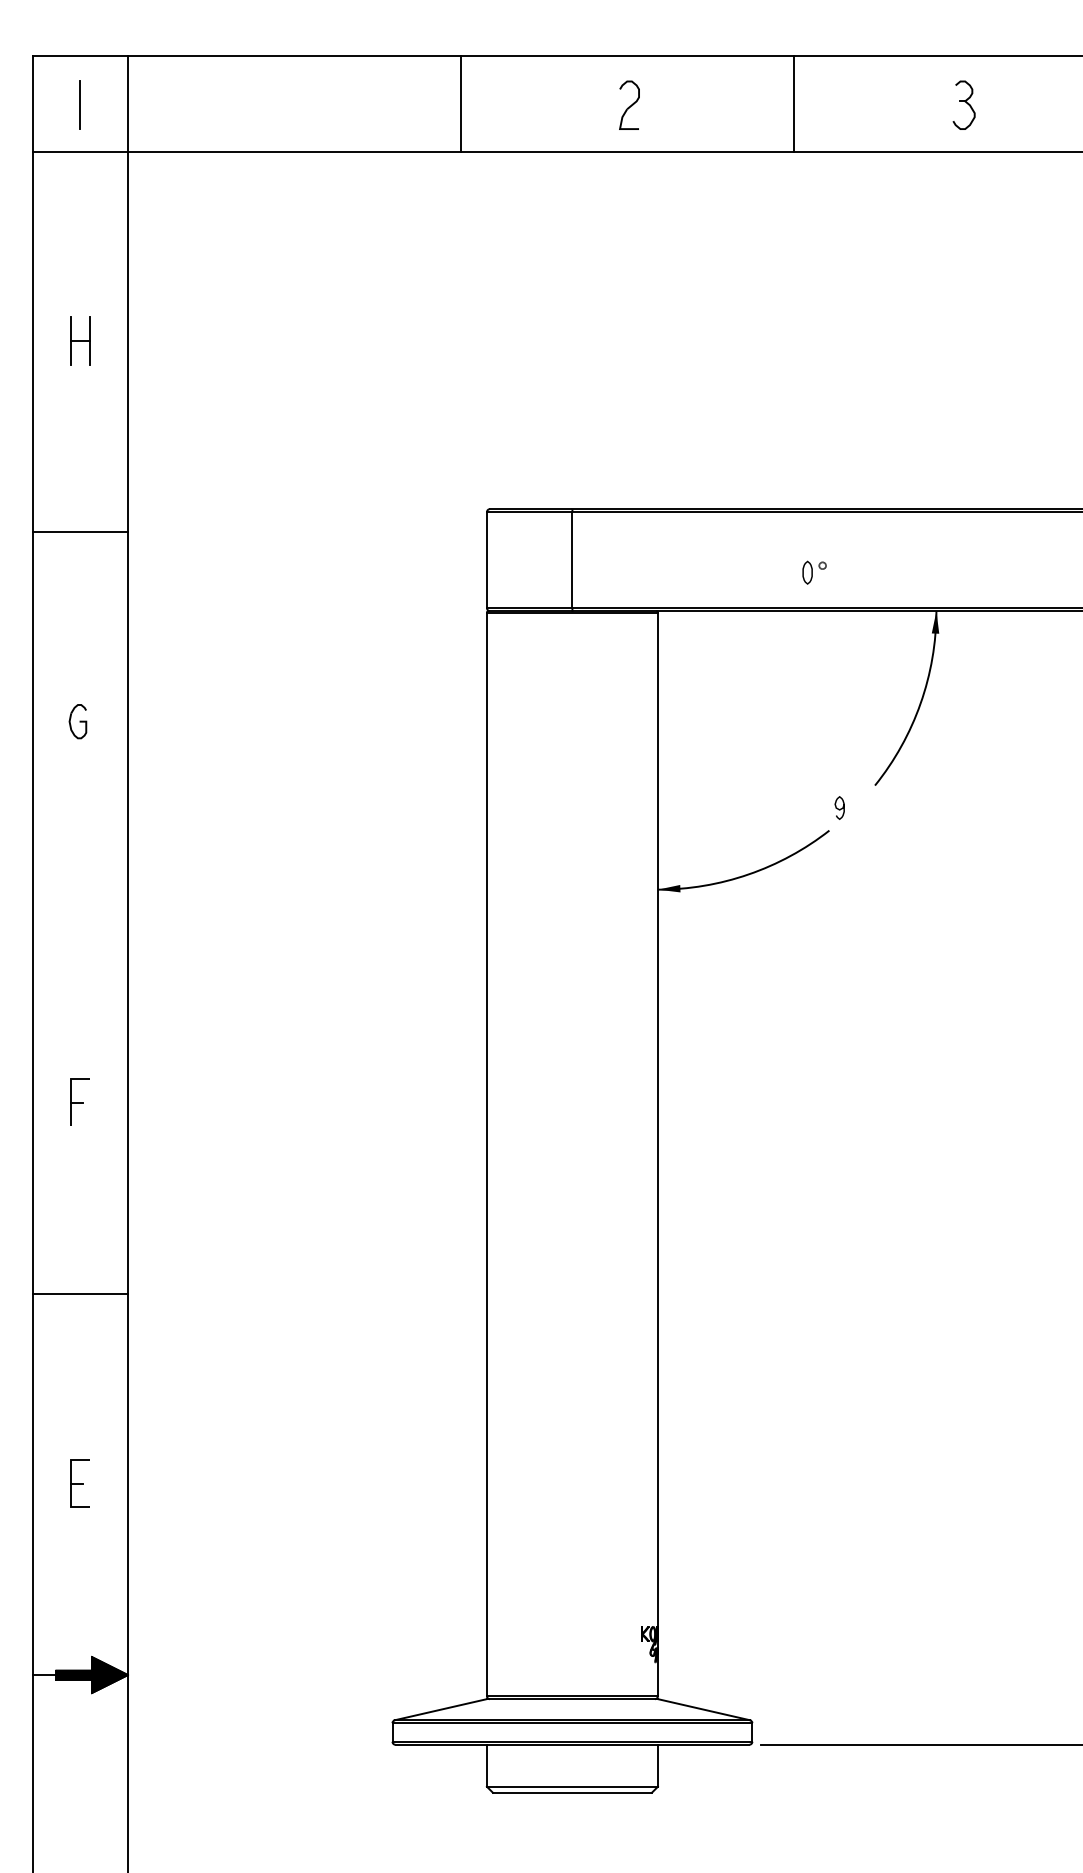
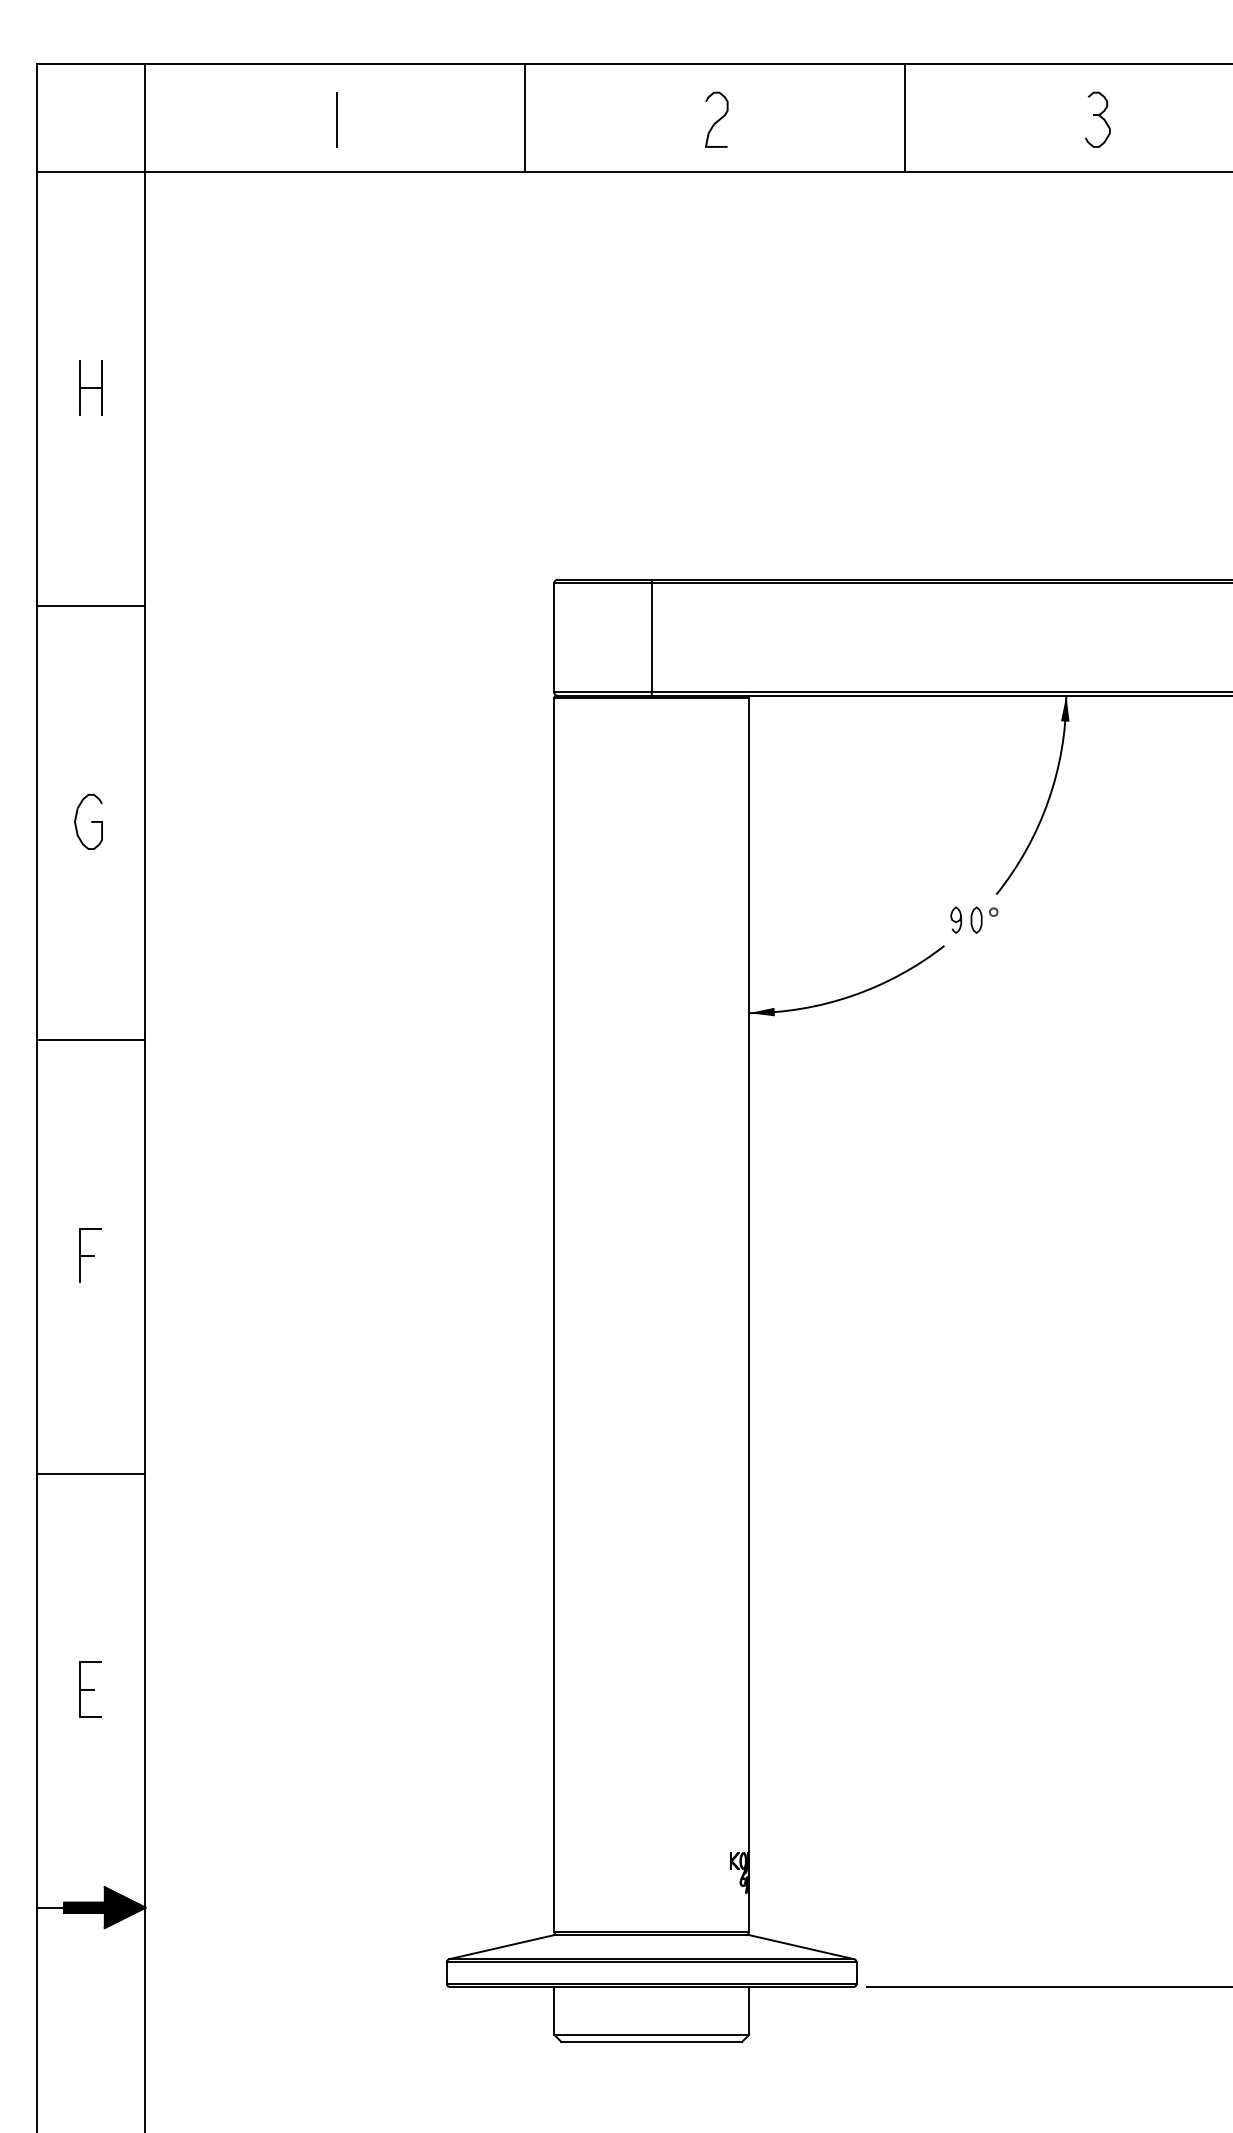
line: (79, 105) -> (336, 119), moved
part: (814, 572) -> (984, 919), moved
part: (77, 721) -> (88, 821), size x1.43
line: (80, 913) -> (91, 1040), added

